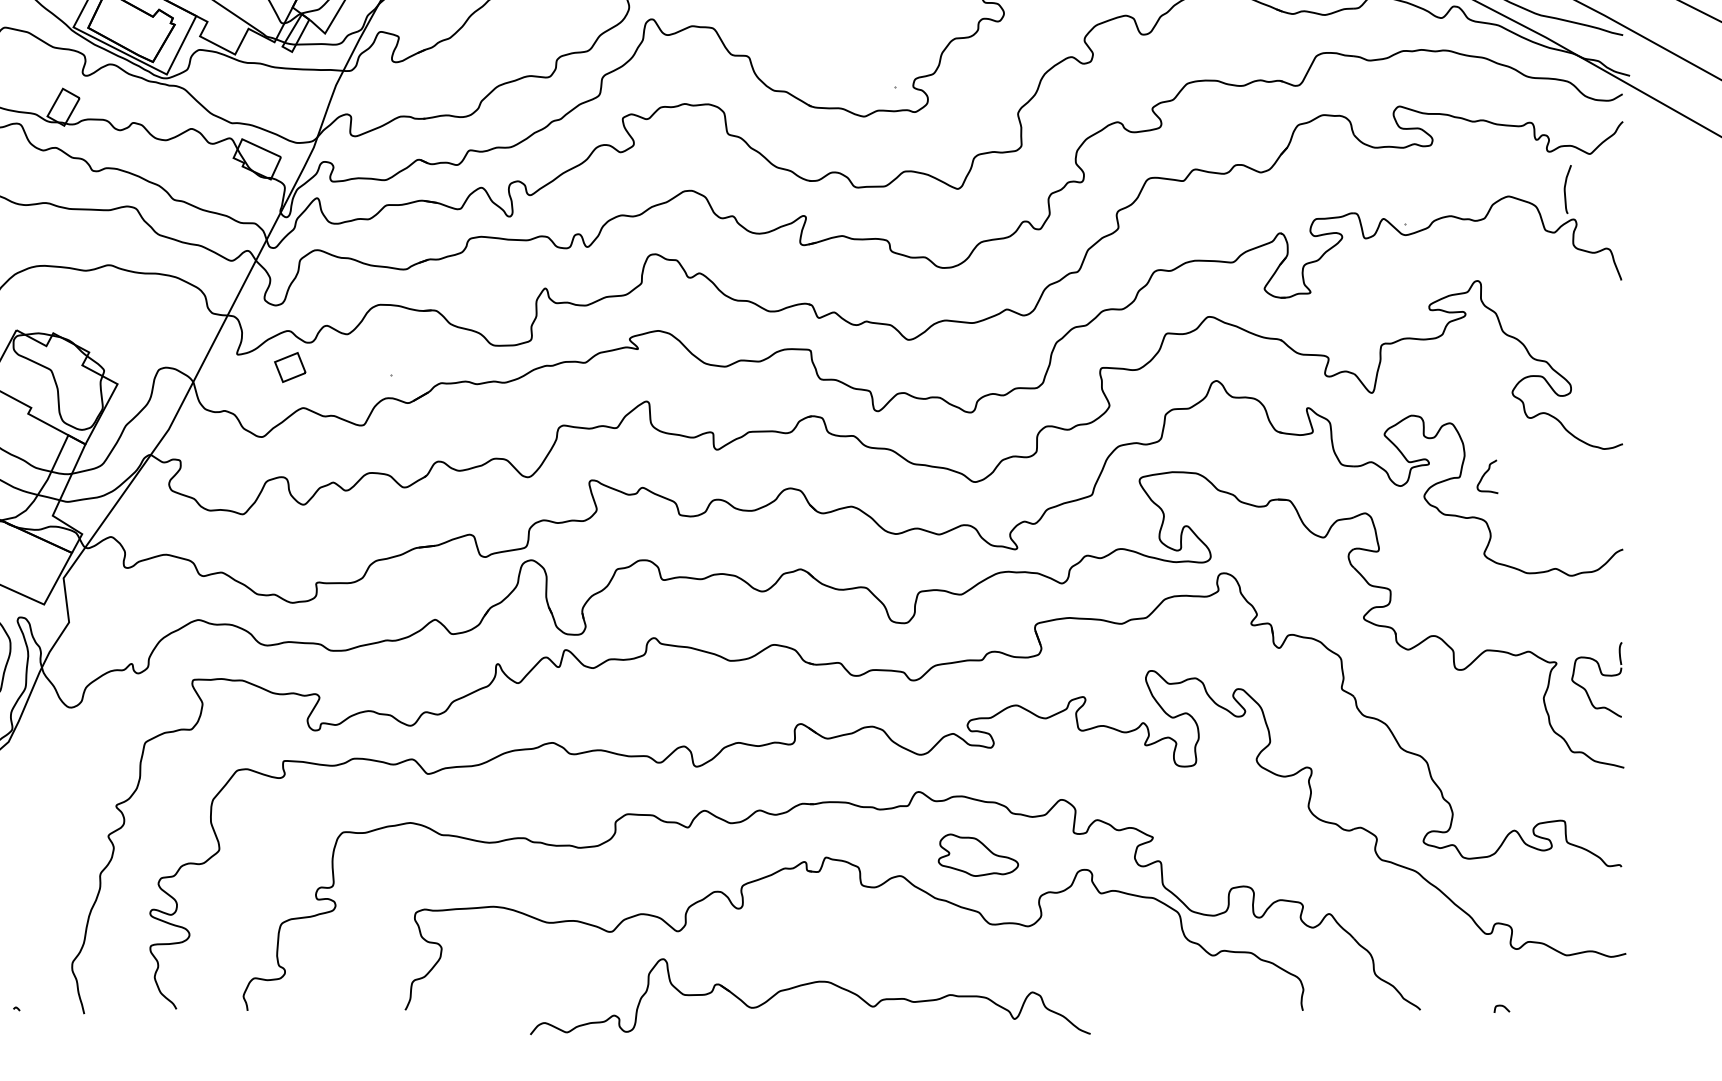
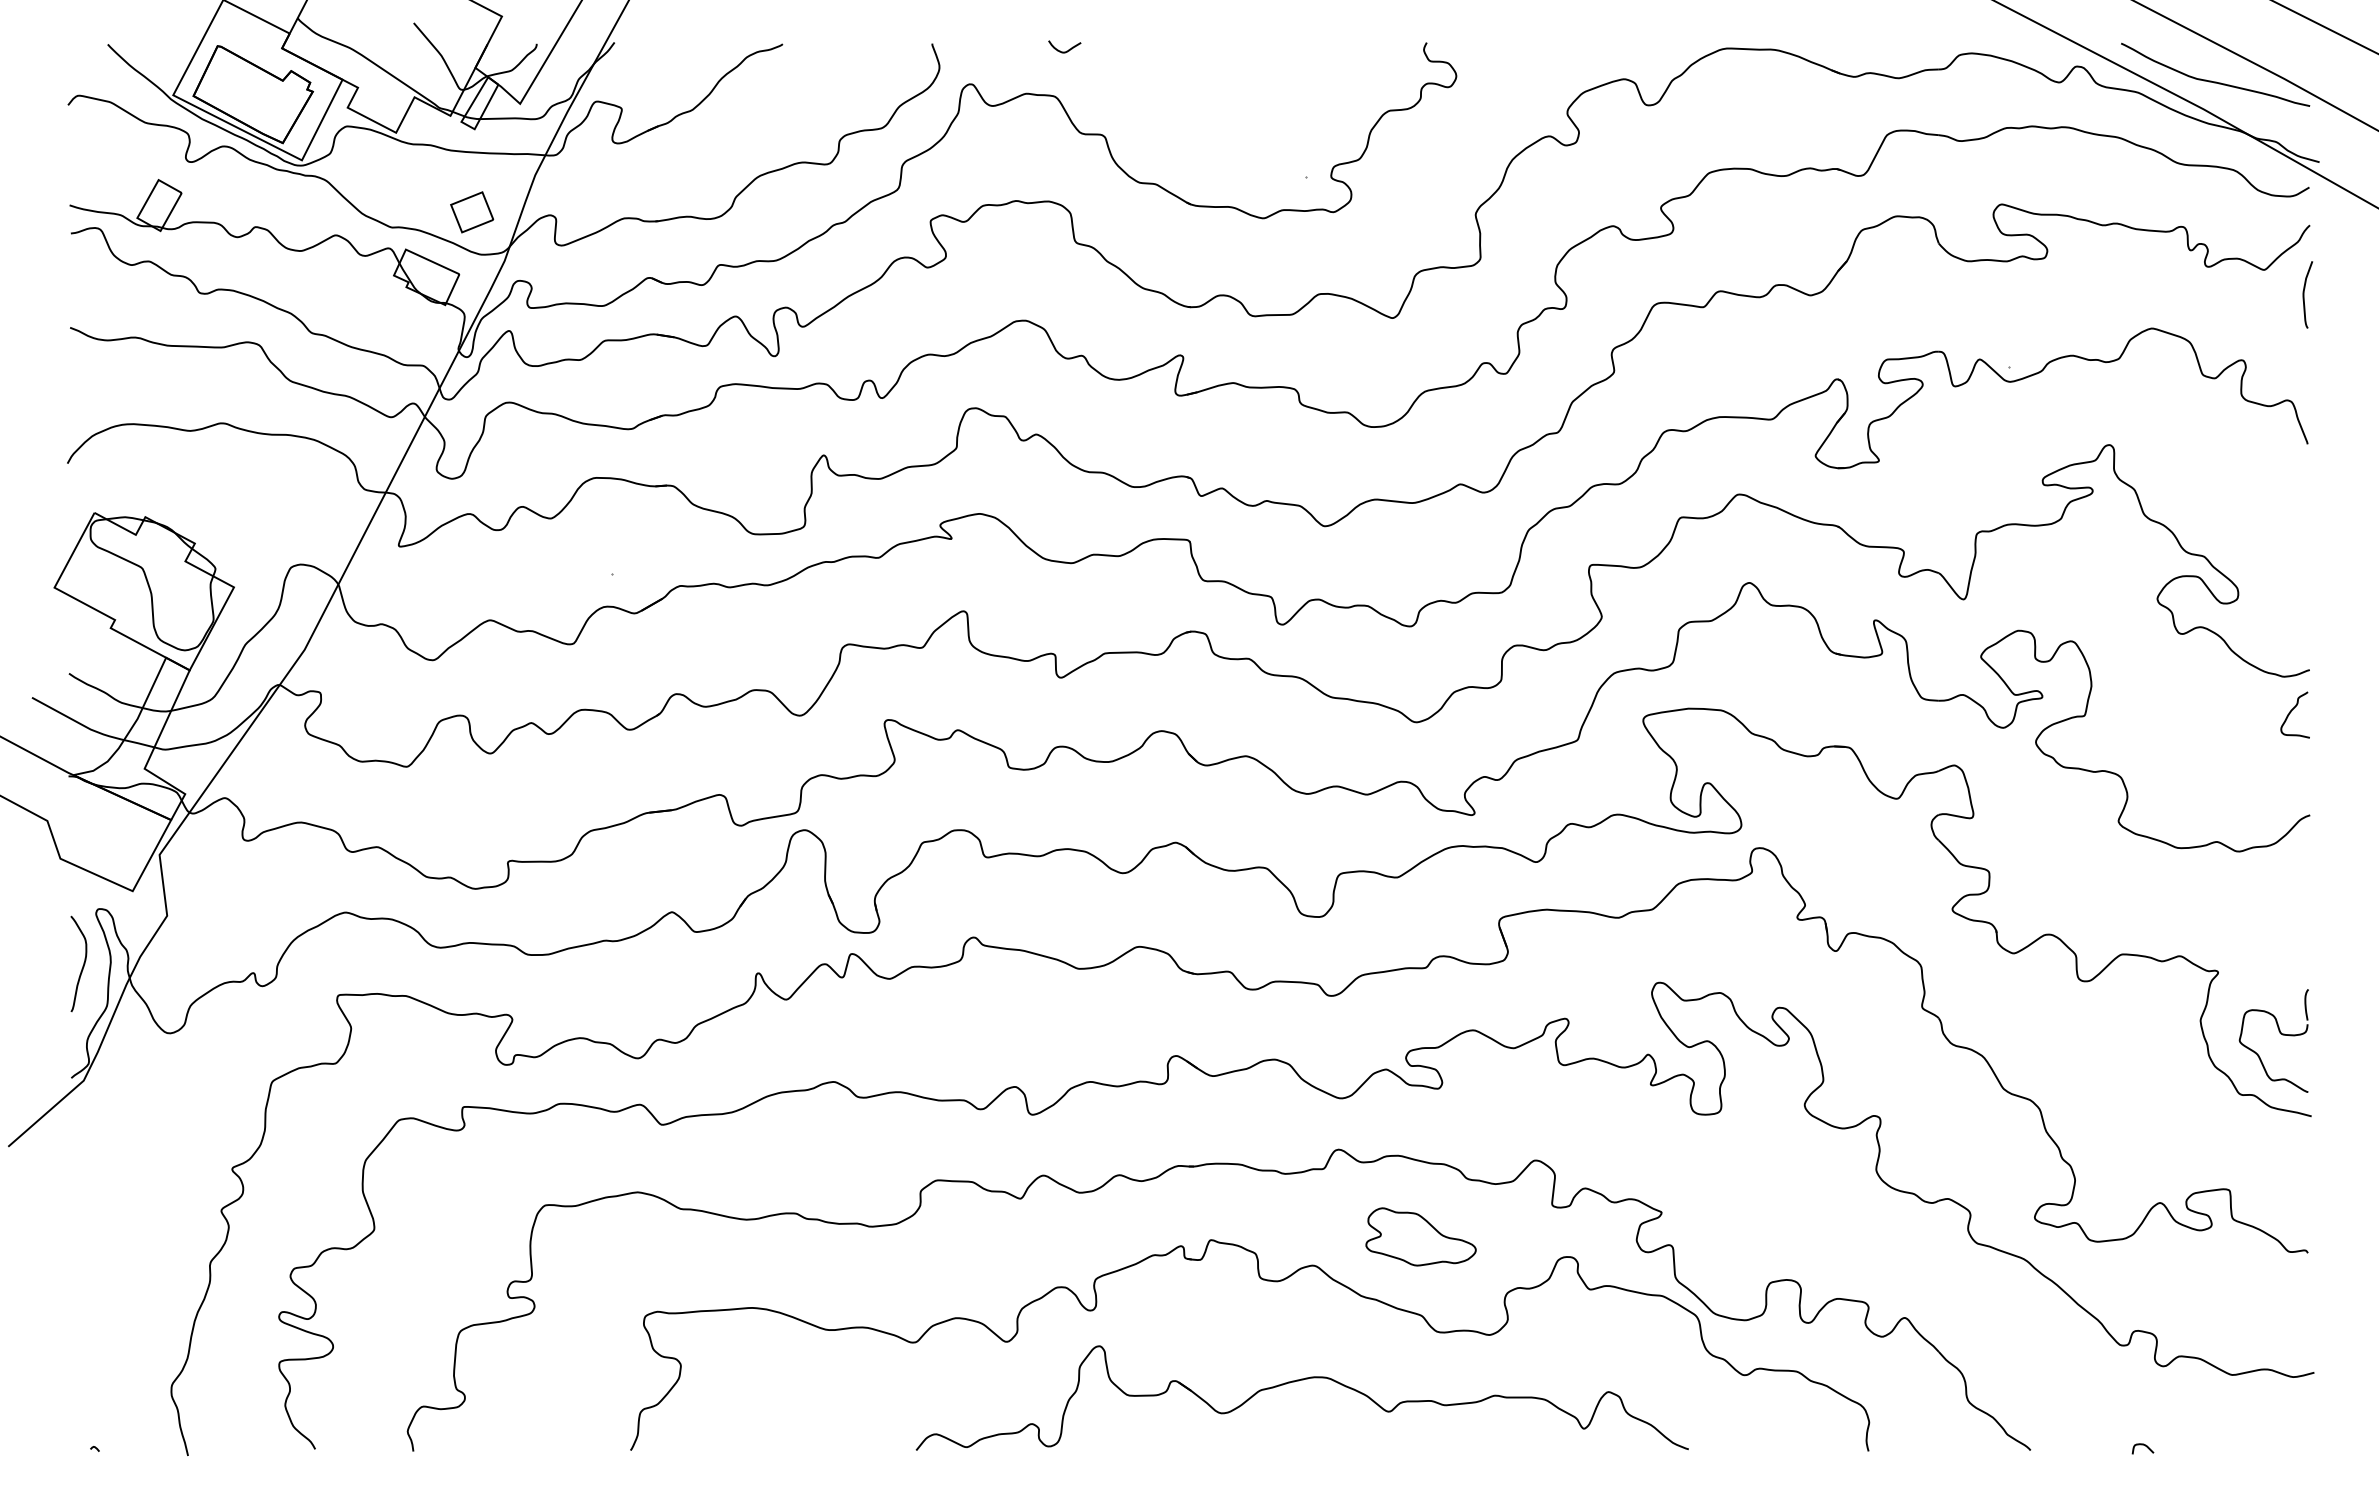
curve: (1565, 189) -> (2304, 294), moved
part: (290, 367) -> (472, 212), moved
curve: (1484, 474) -> (2291, 712), moved
part: (1600, 674) -> (2279, 1033), moved
part: (808, 984) -> (1299, 1381), moved

